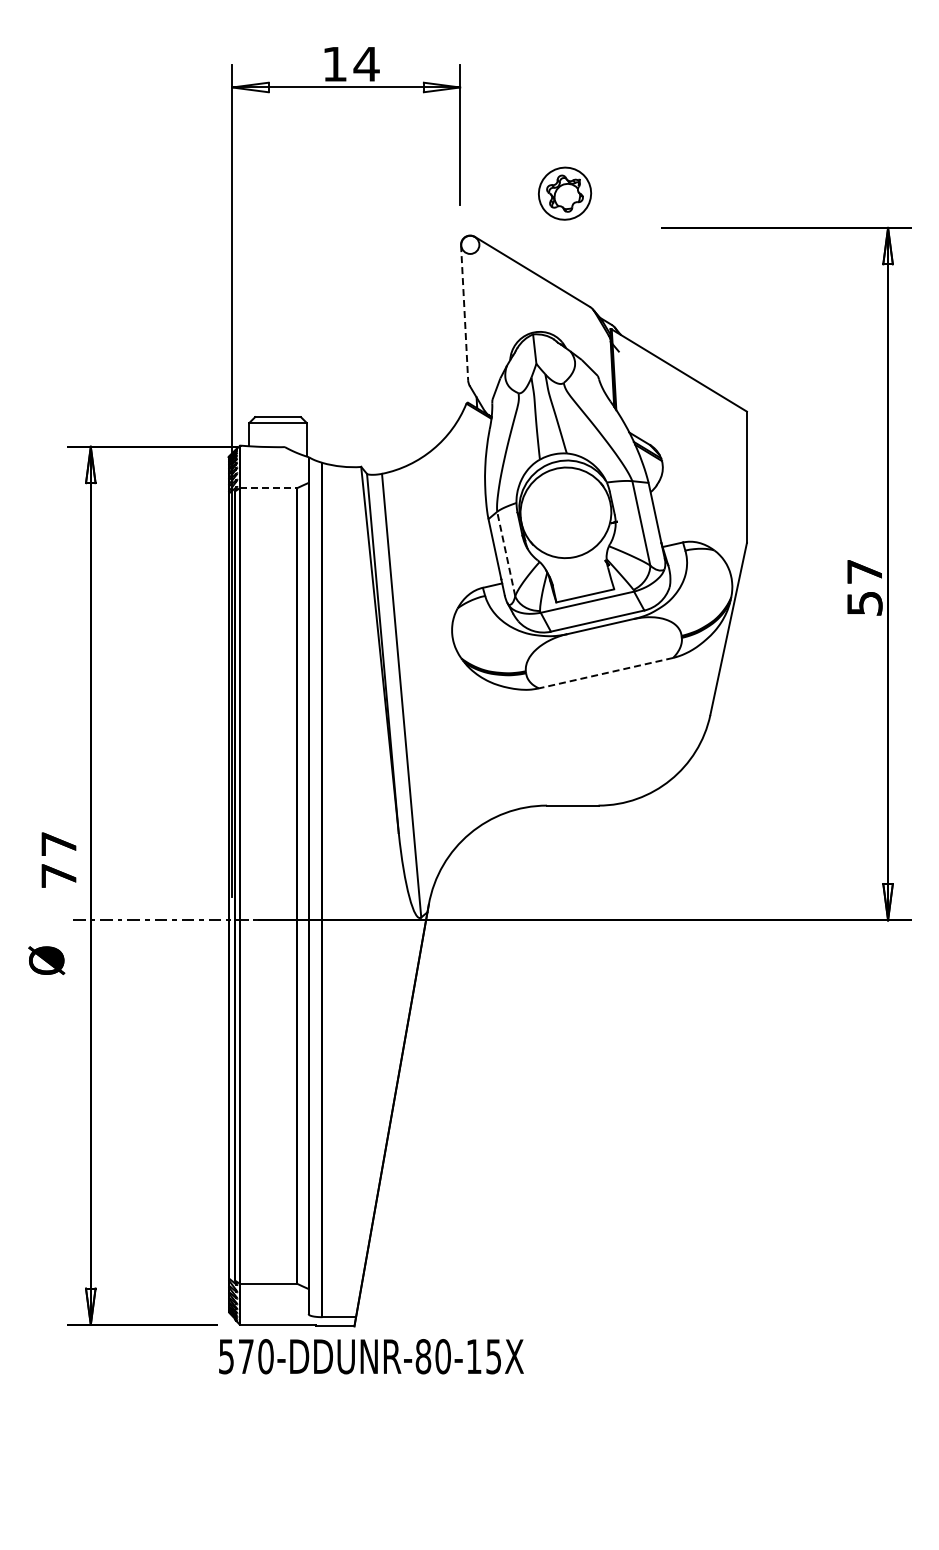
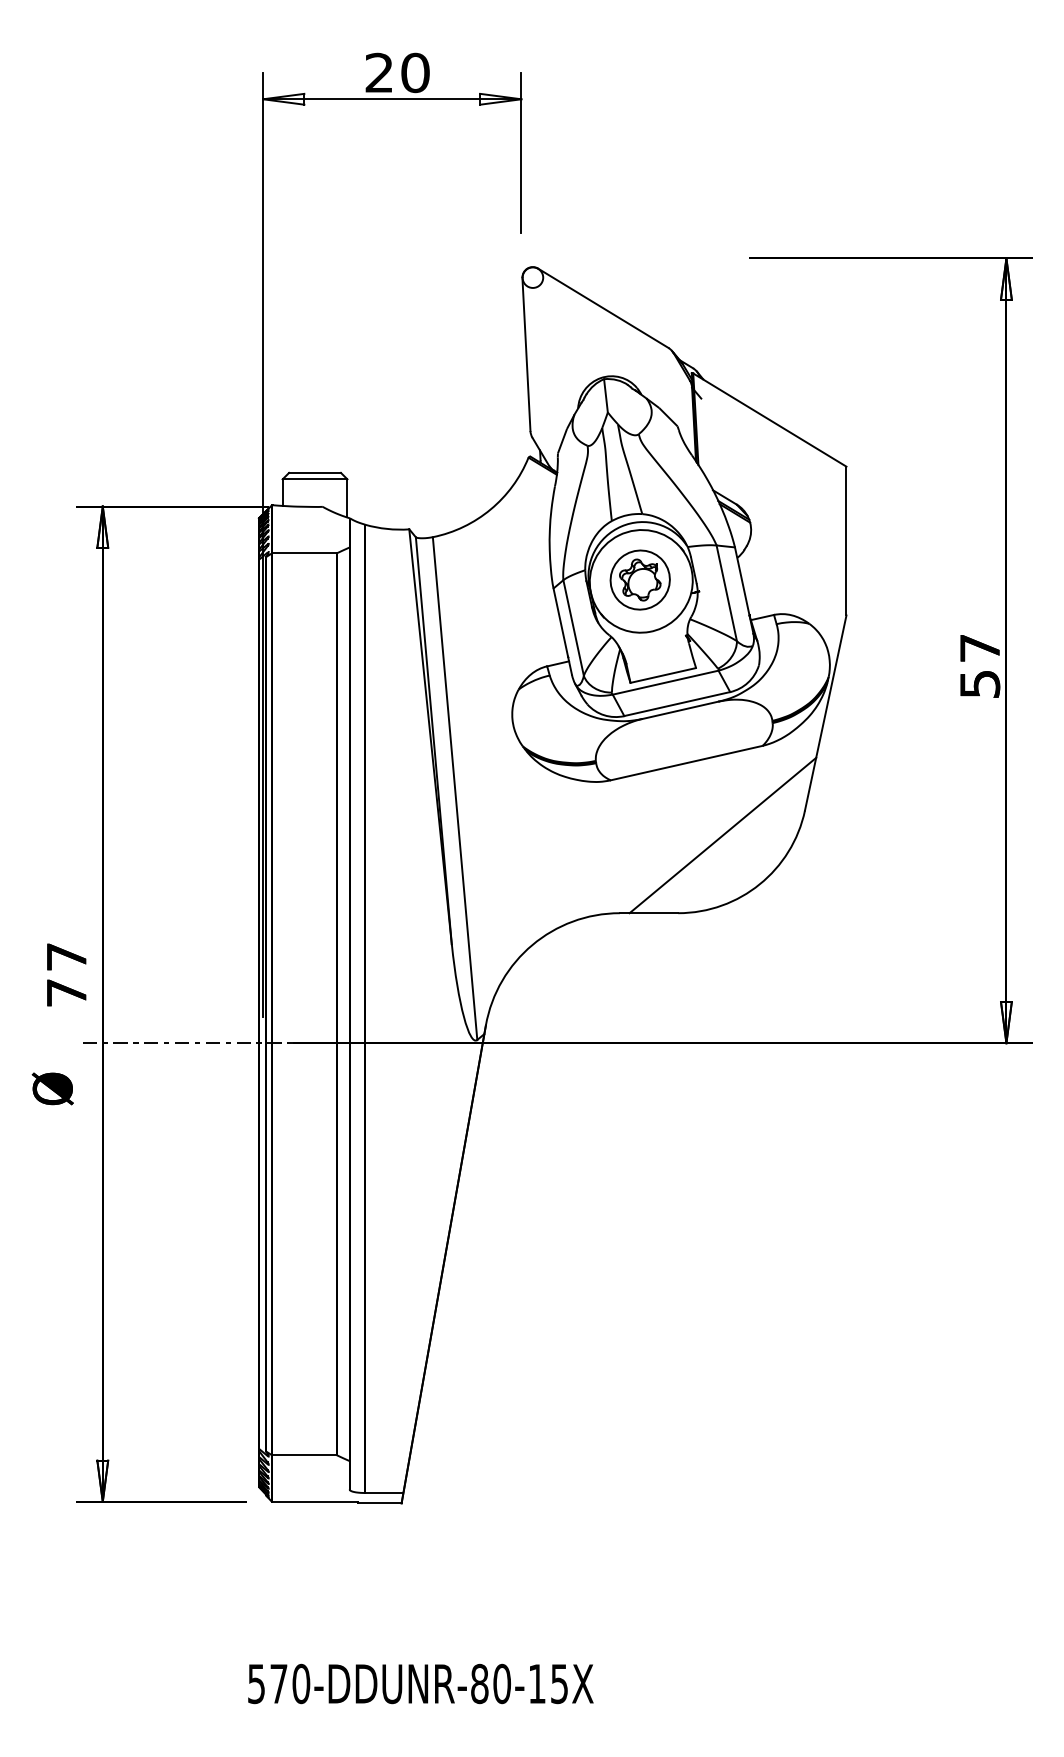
text: (350, 63) -> (397, 72), 14 -> 20
part: (565, 193) -> (640, 579), moved
line: (464, 312) -> (526, 354), dashed -> solid
line: (268, 488) -> (304, 553), dashed -> solid
line: (506, 553) -> (573, 627), dashed -> solid
line: (606, 673) -> (687, 763), dashed -> solid
line: (637, 736) -> (722, 834), added
text: (371, 1356) -> (420, 1683), moved

